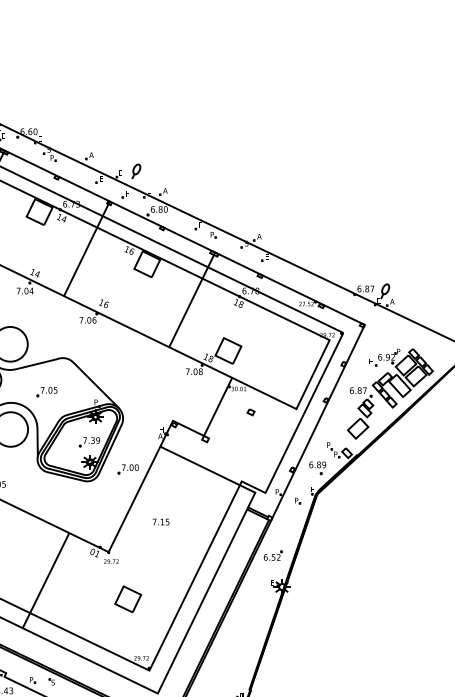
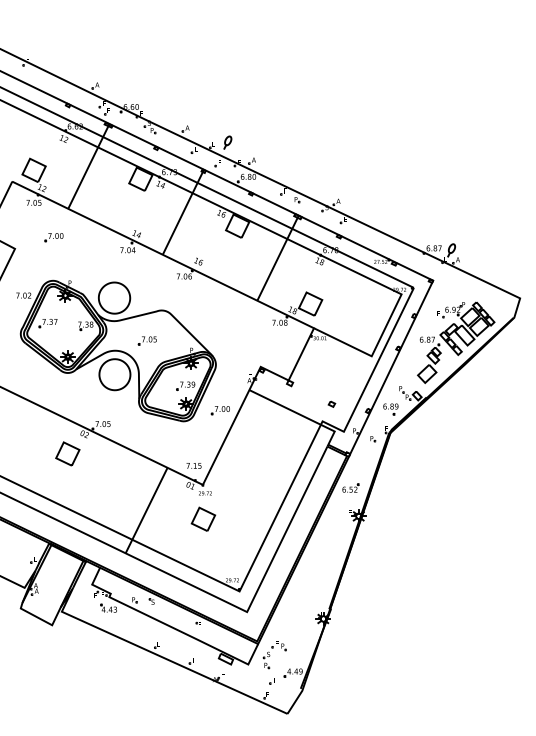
part: (250, 411) -> (331, 403), moved
text: (160, 521) -> (193, 465), moved
part: (128, 598) -> (203, 518), moved

